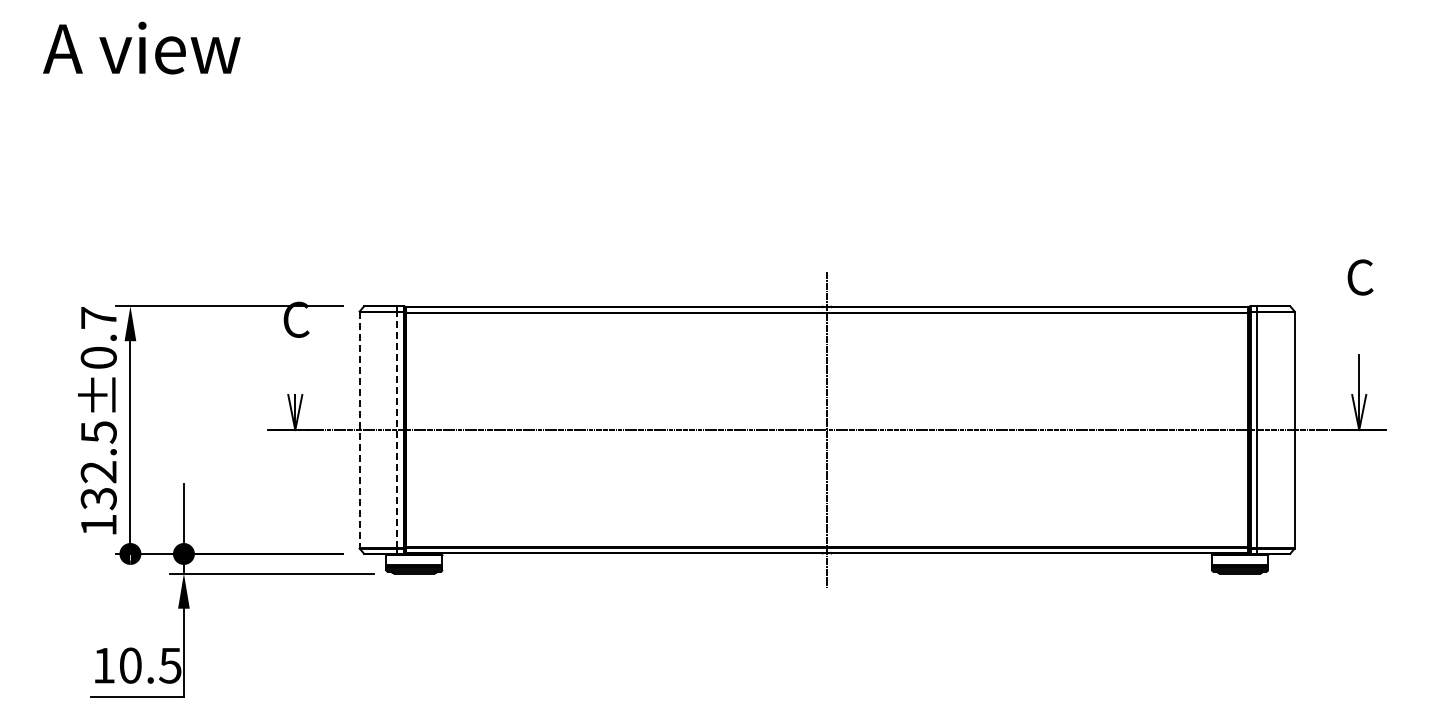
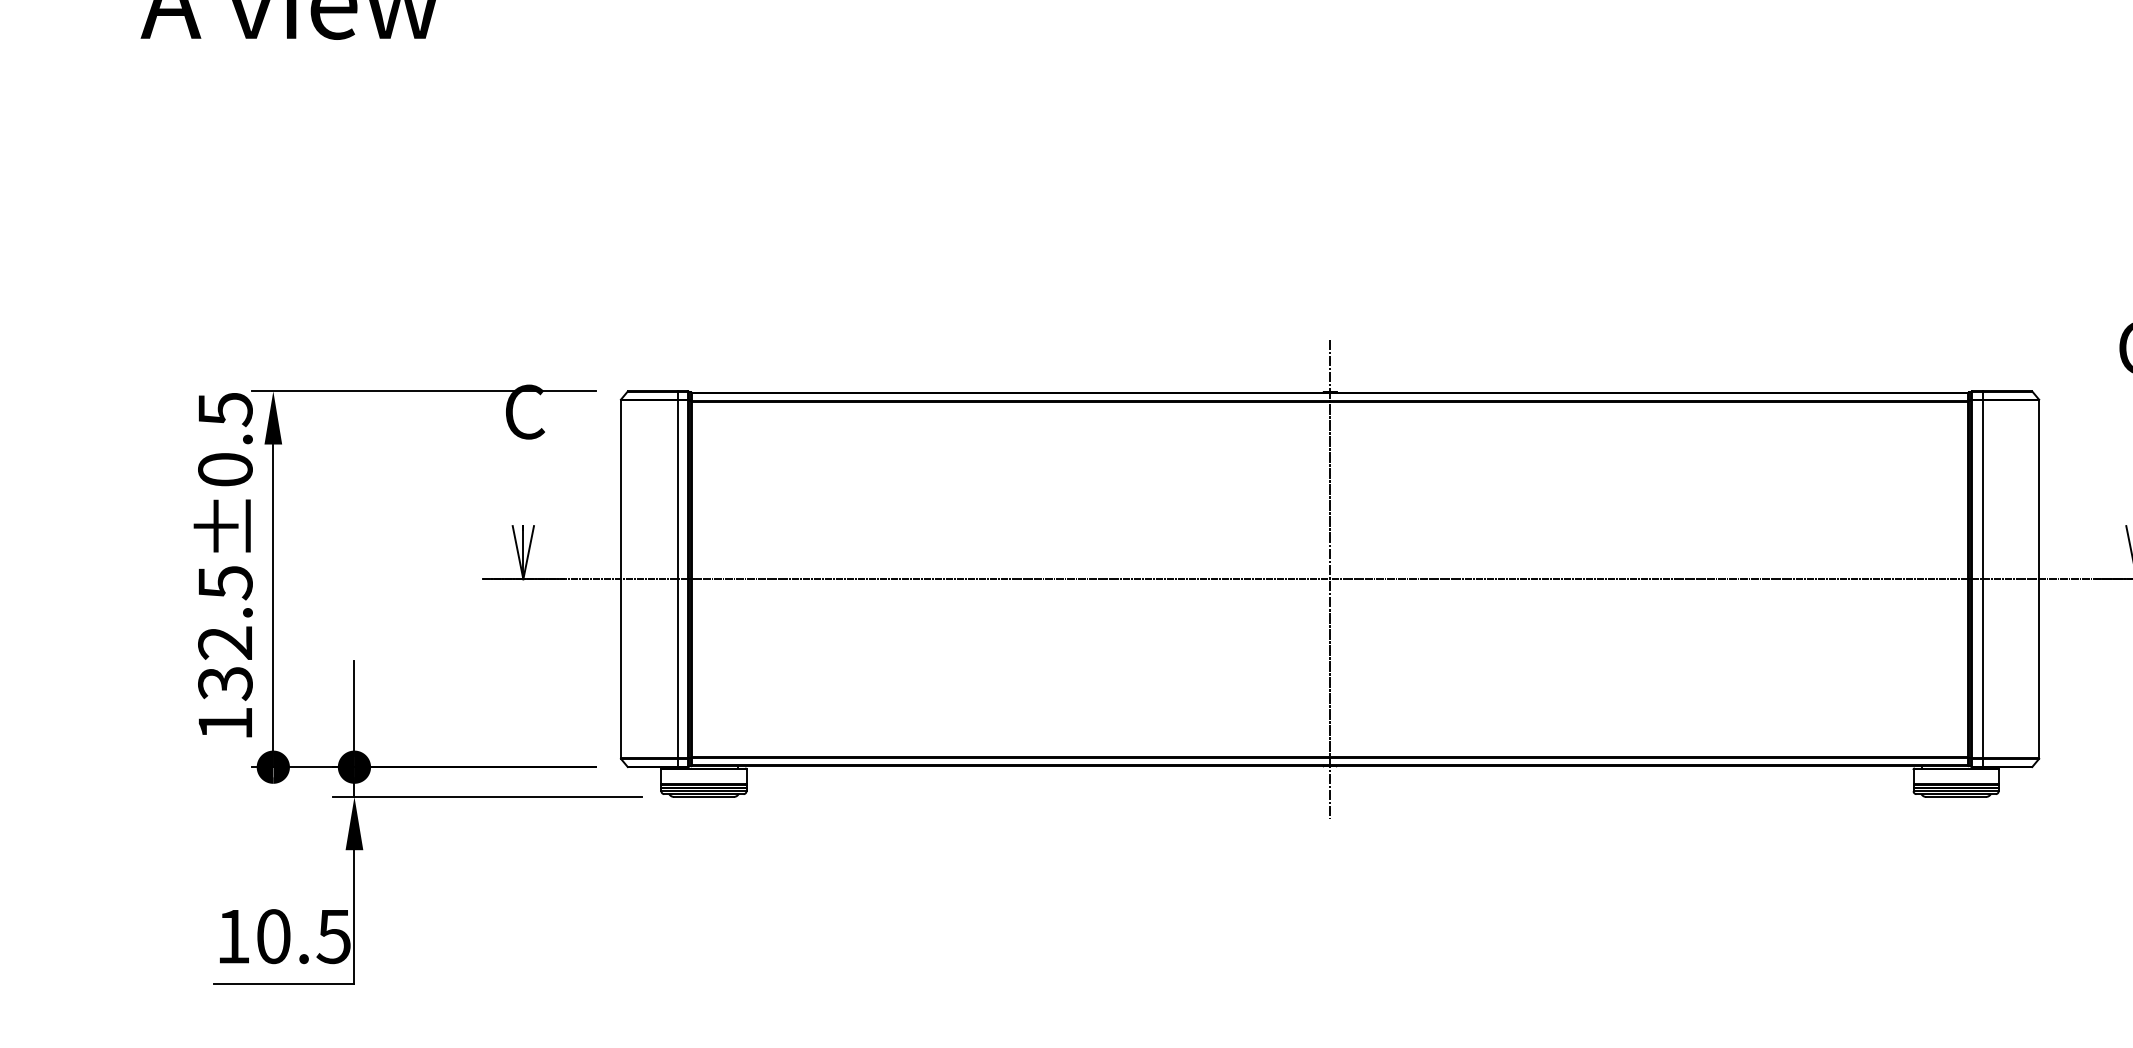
text: (98, 318) -> (224, 410), 132.5±0.7 -> 132.5±0.5
line: (396, 429) -> (676, 578), dashed -> solid
line: (359, 430) -> (620, 579), dashed -> solid

